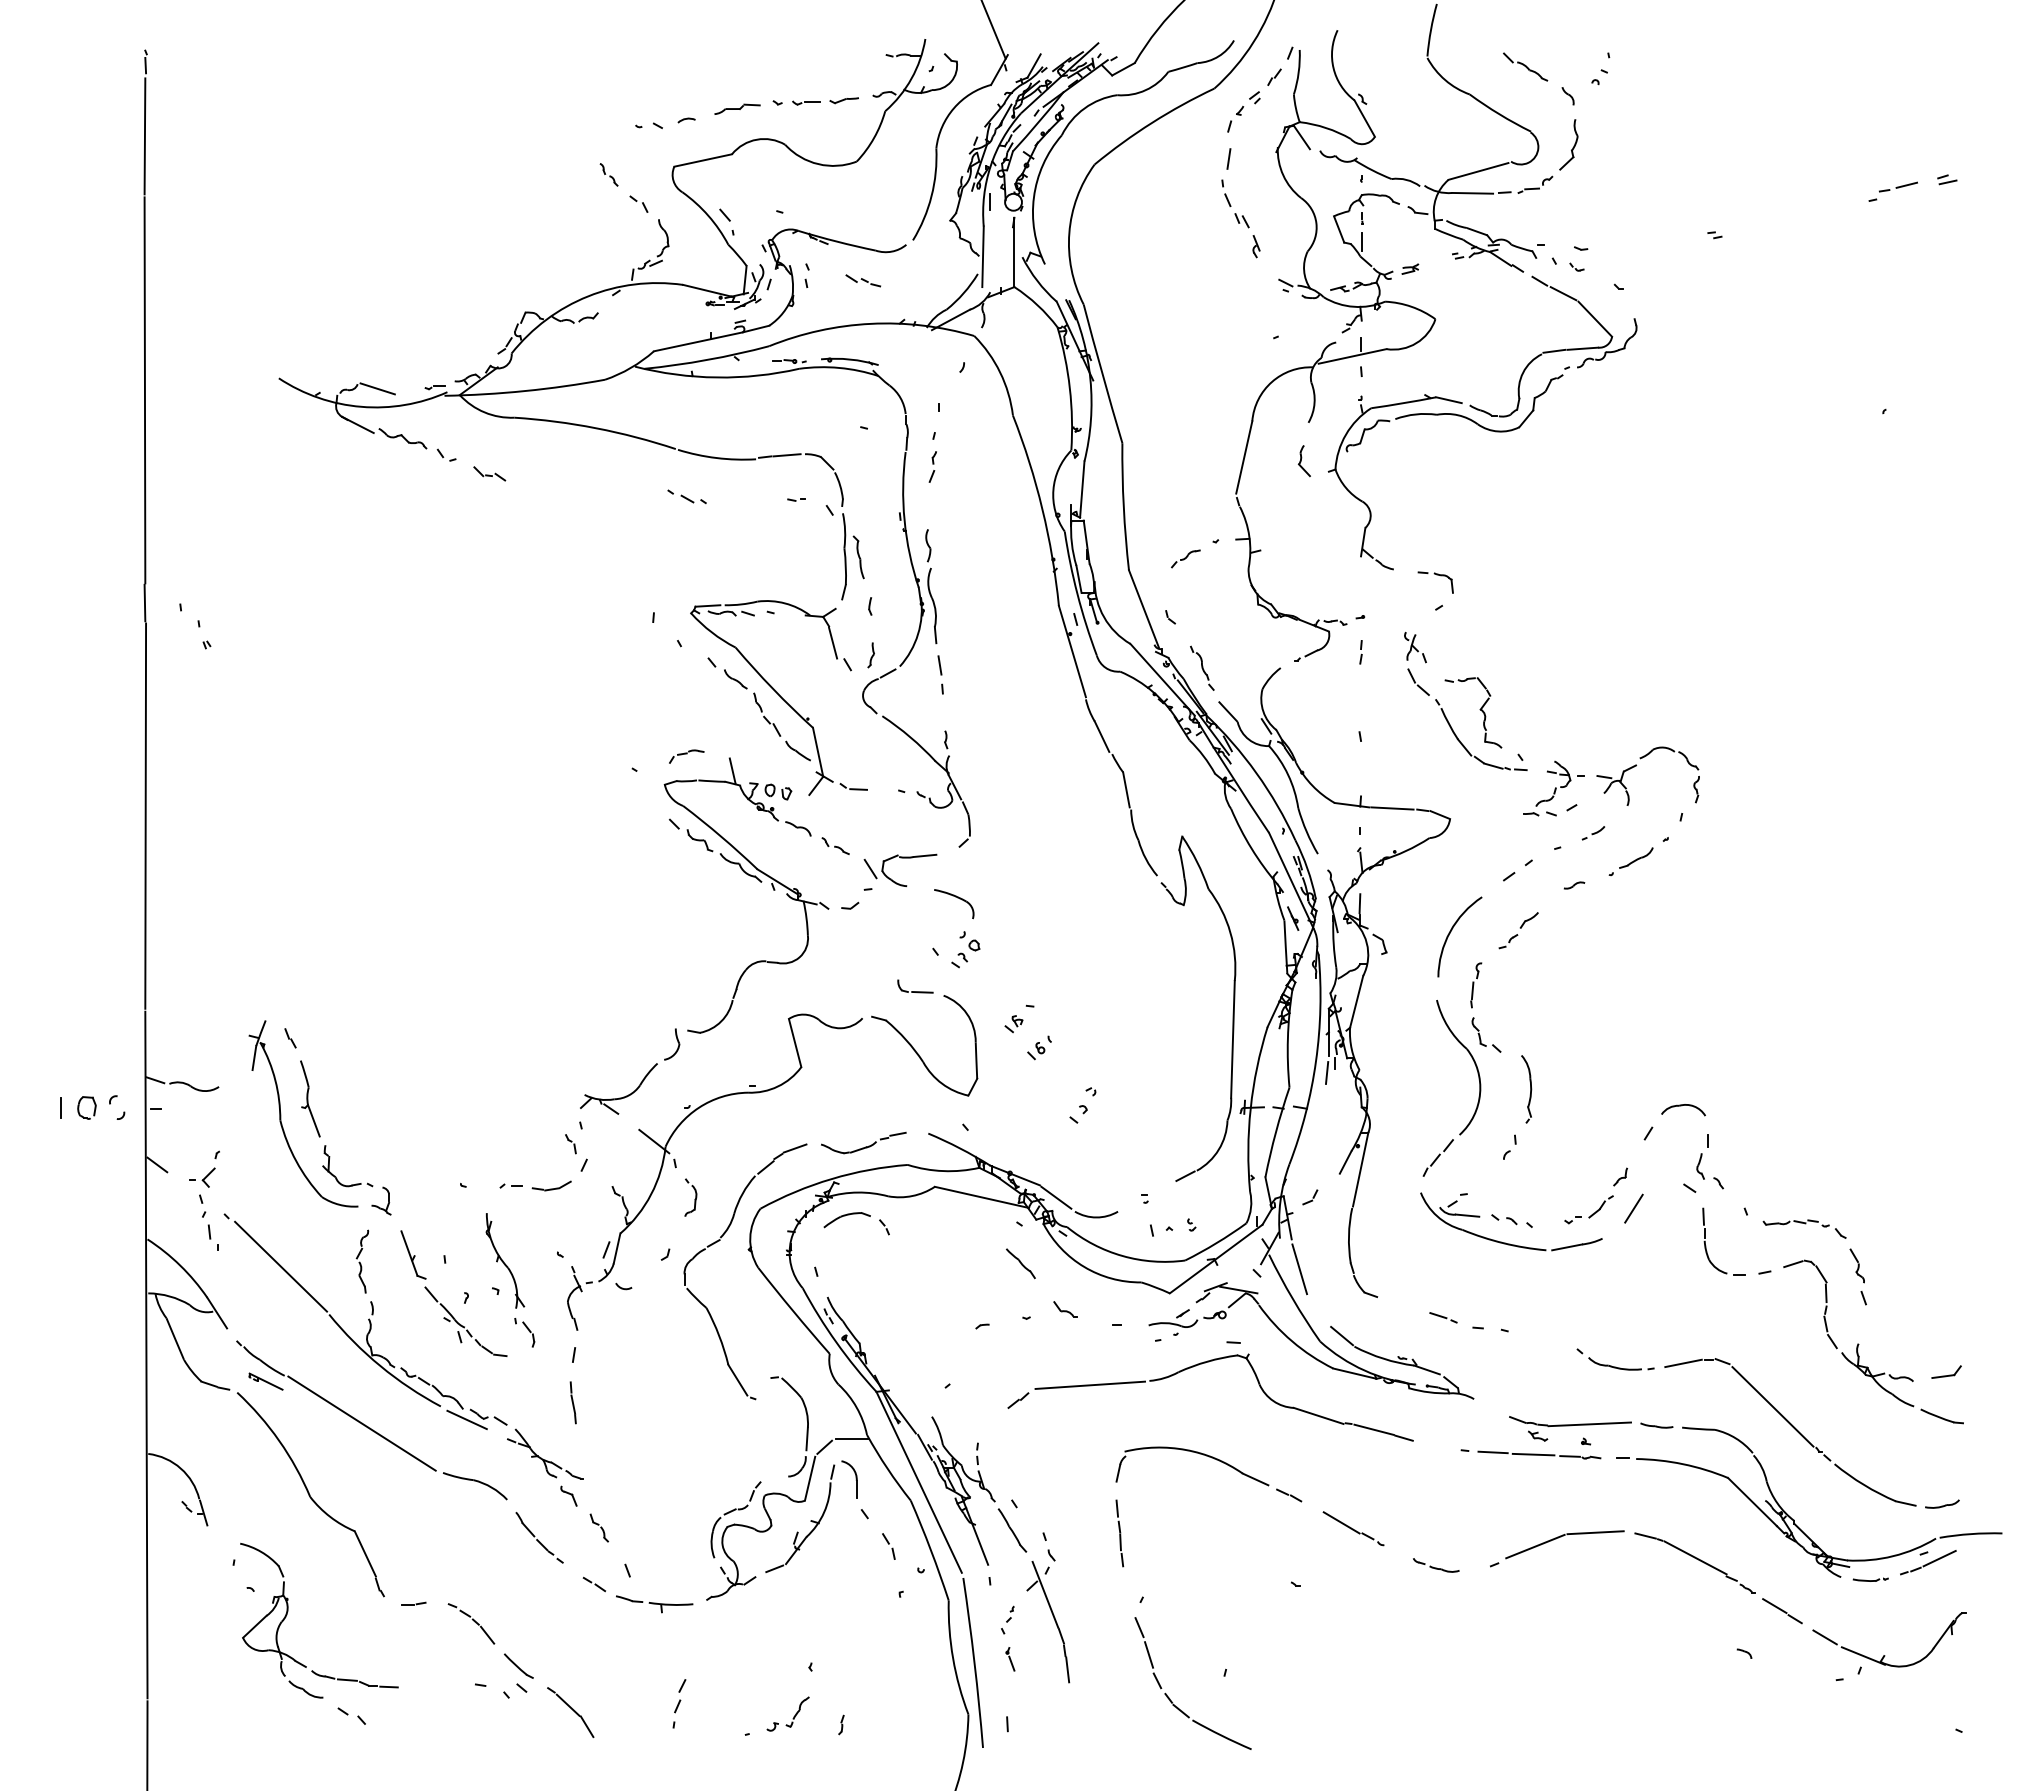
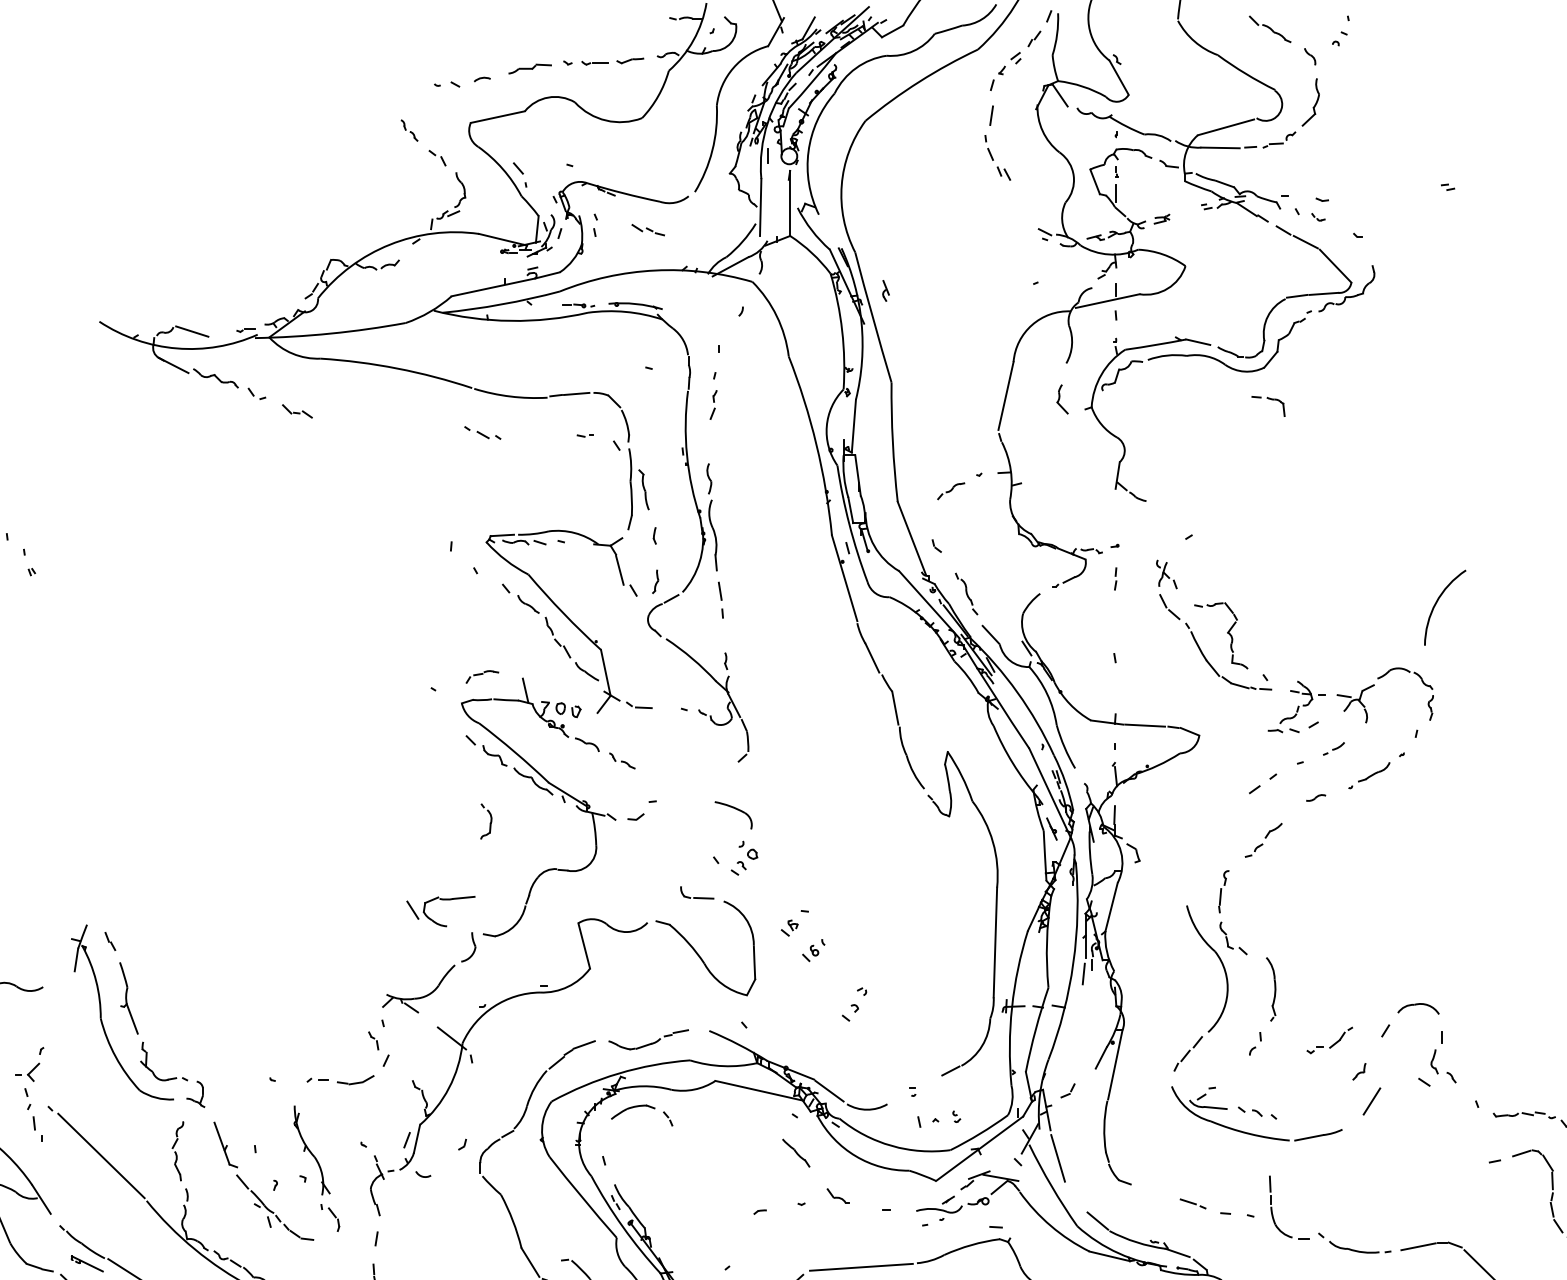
part: (1256, 246) -> (886, 290), moved
part: (1436, 575) -> (1269, 399), moved
part: (900, 858) -> (440, 900), moved
arc: (1452, 930) -> (1438, 601), moved
part: (690, 1197) -> (485, 821), moved
part: (1588, 1209) -> (1329, 1040), moved
part: (1706, 1245) -> (1272, 1211), moved

